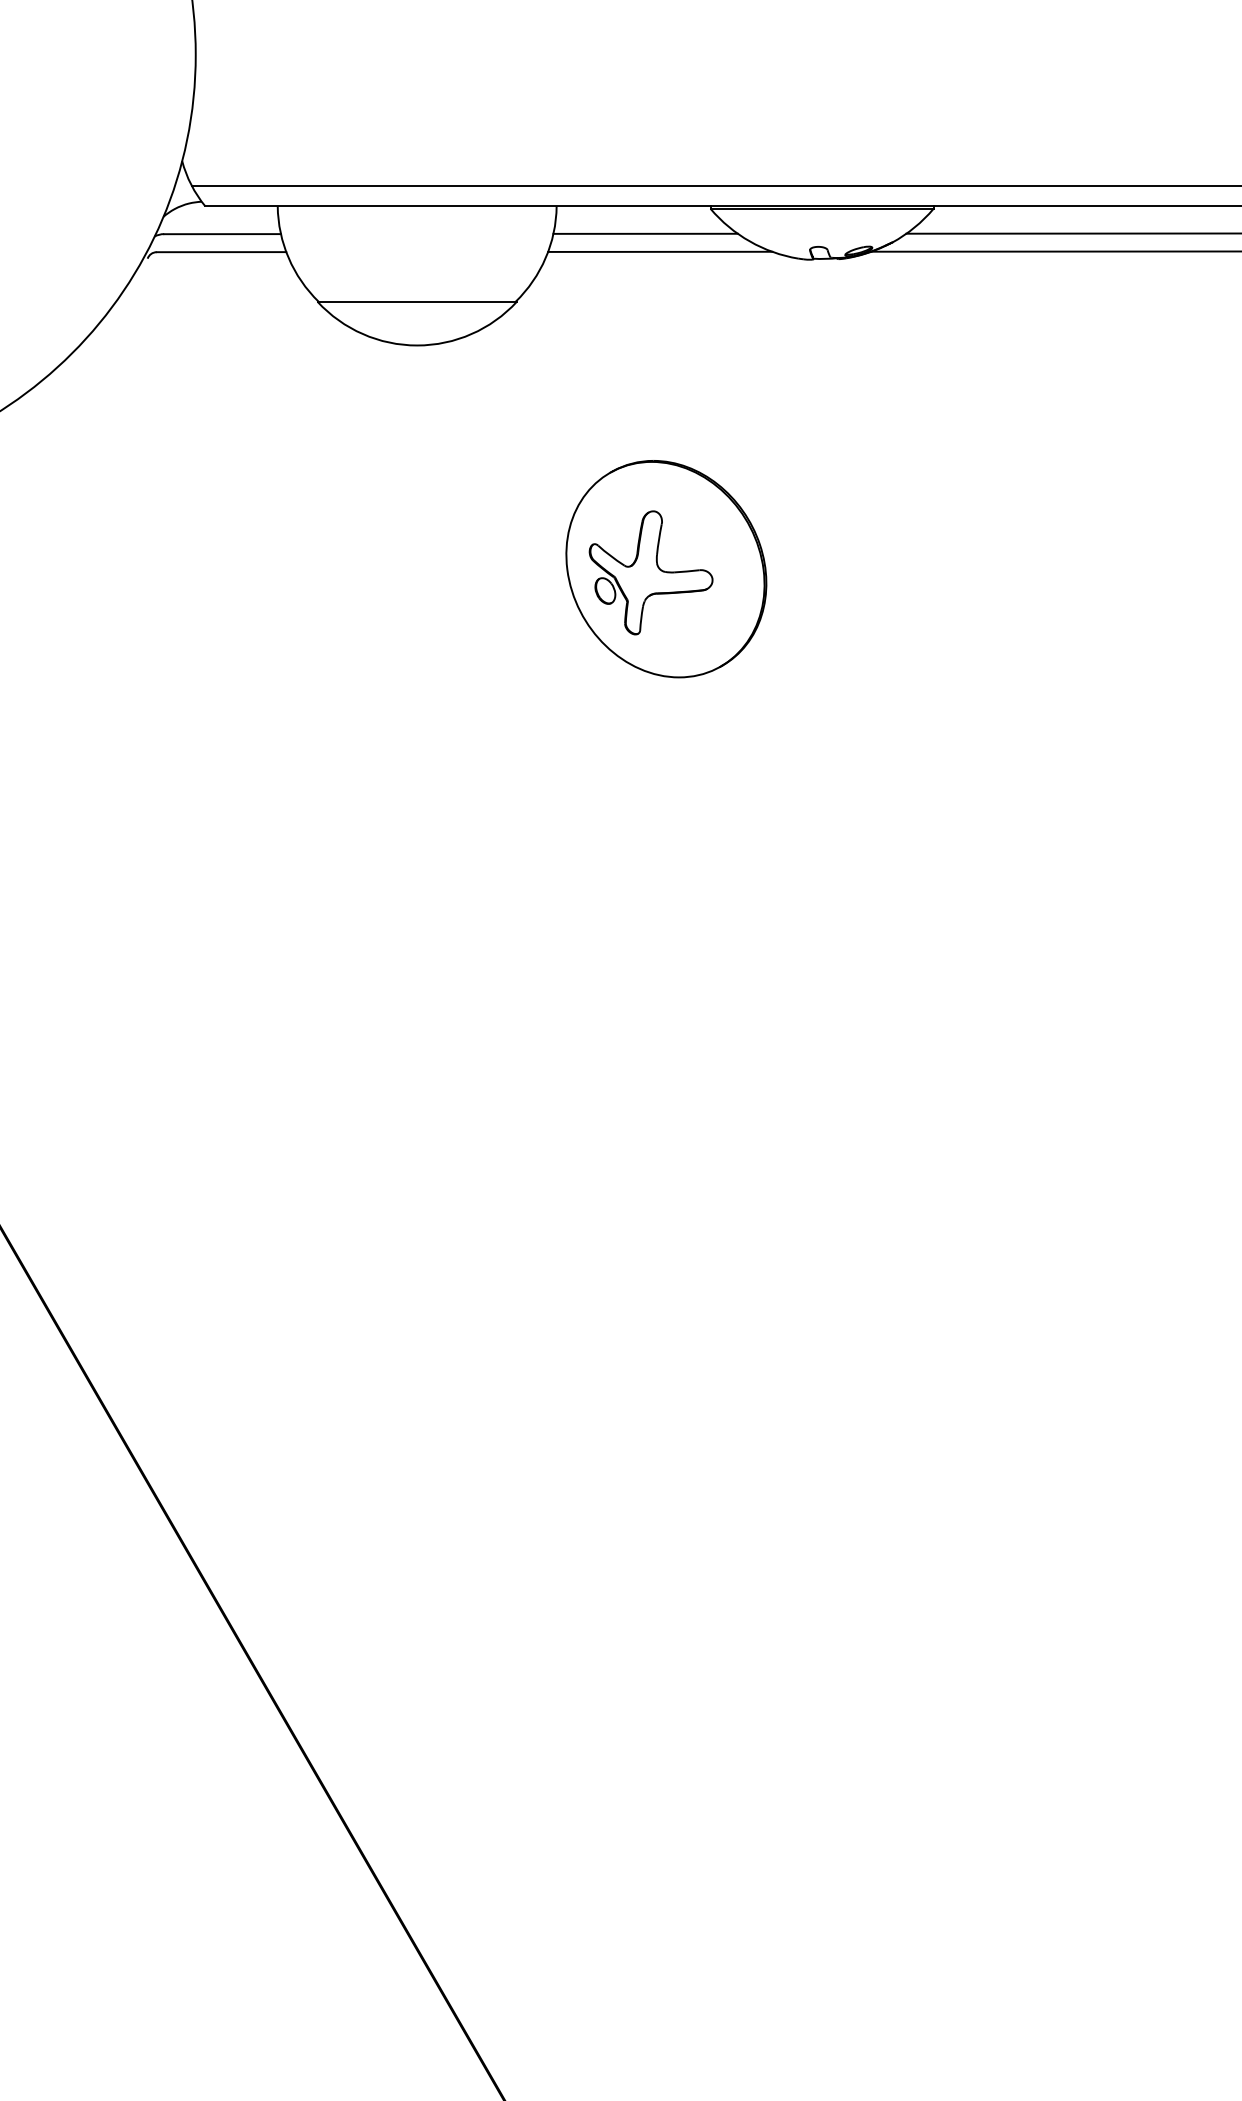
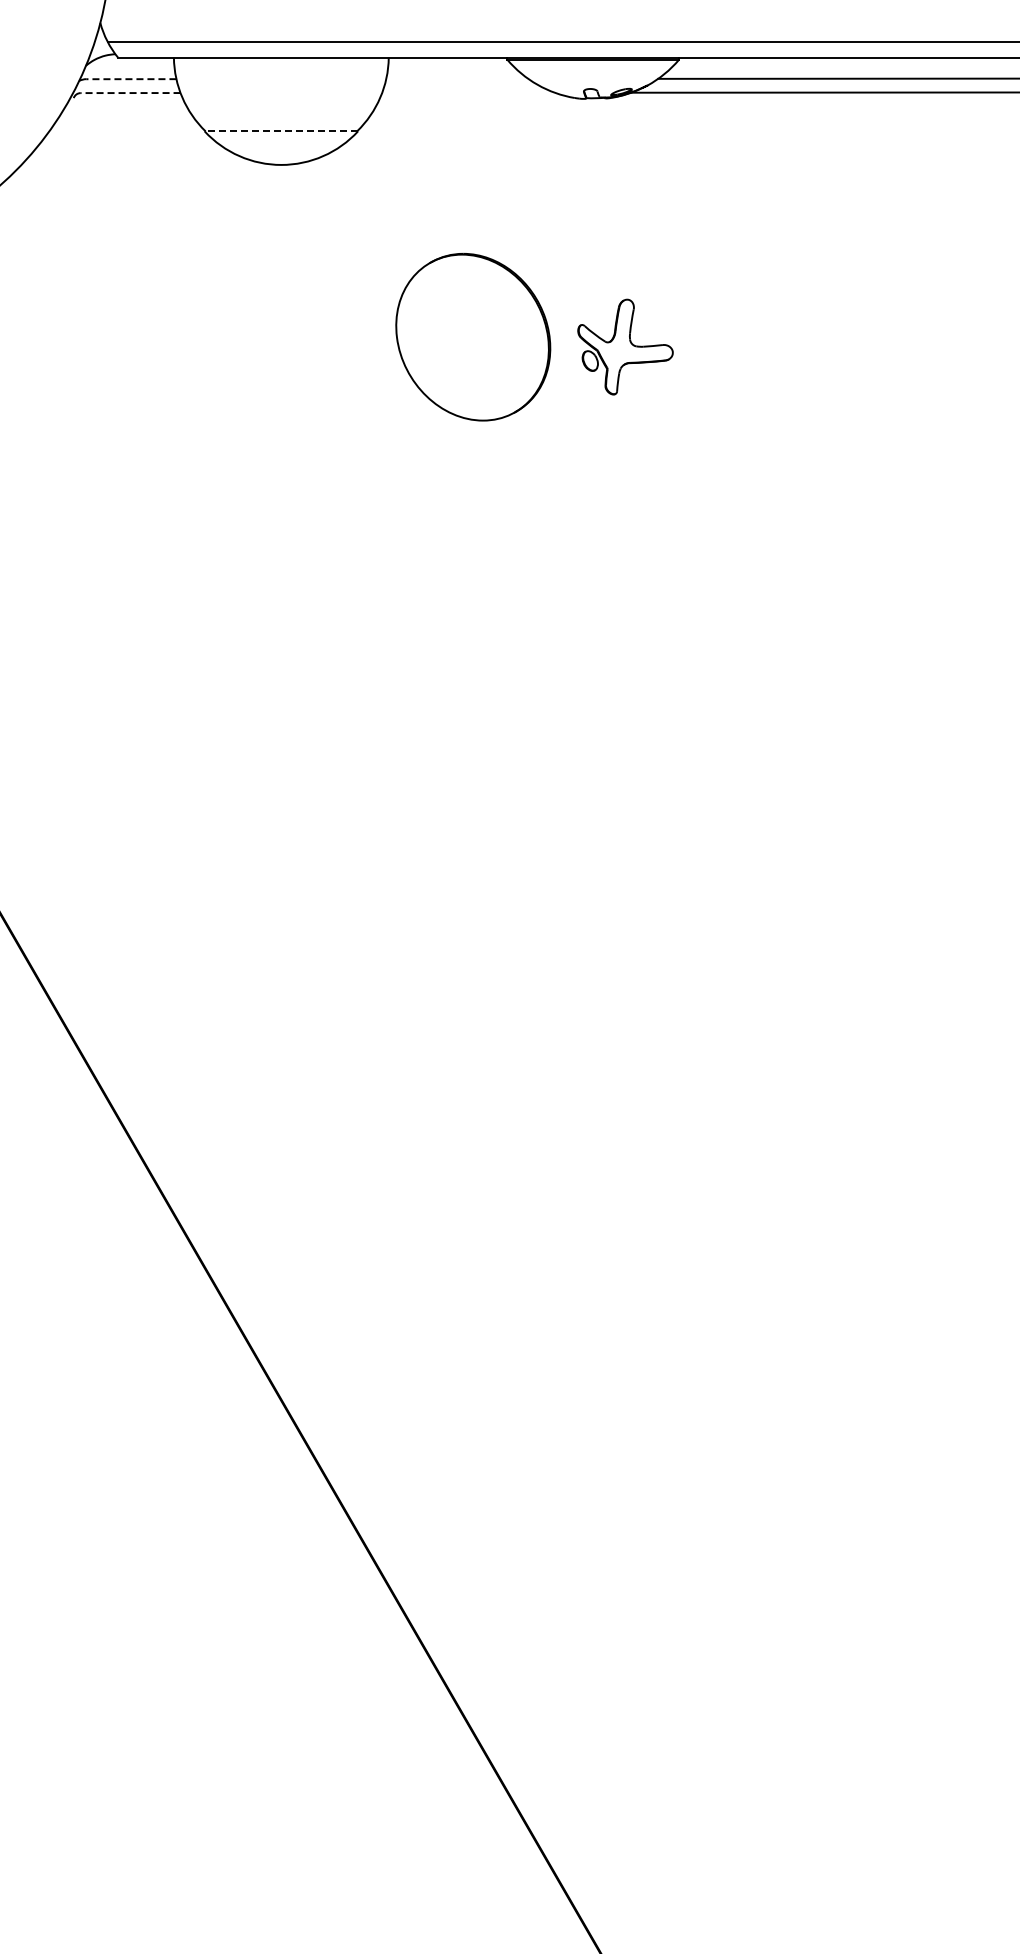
line: (645, 233) -> (457, 78), removed
line: (221, 234) -> (130, 79), solid -> dashed
line: (660, 251) -> (468, 92), removed
line: (221, 252) -> (130, 93), solid -> dashed
line: (417, 302) -> (281, 131), solid -> dashed
part: (651, 572) -> (625, 346), moved

